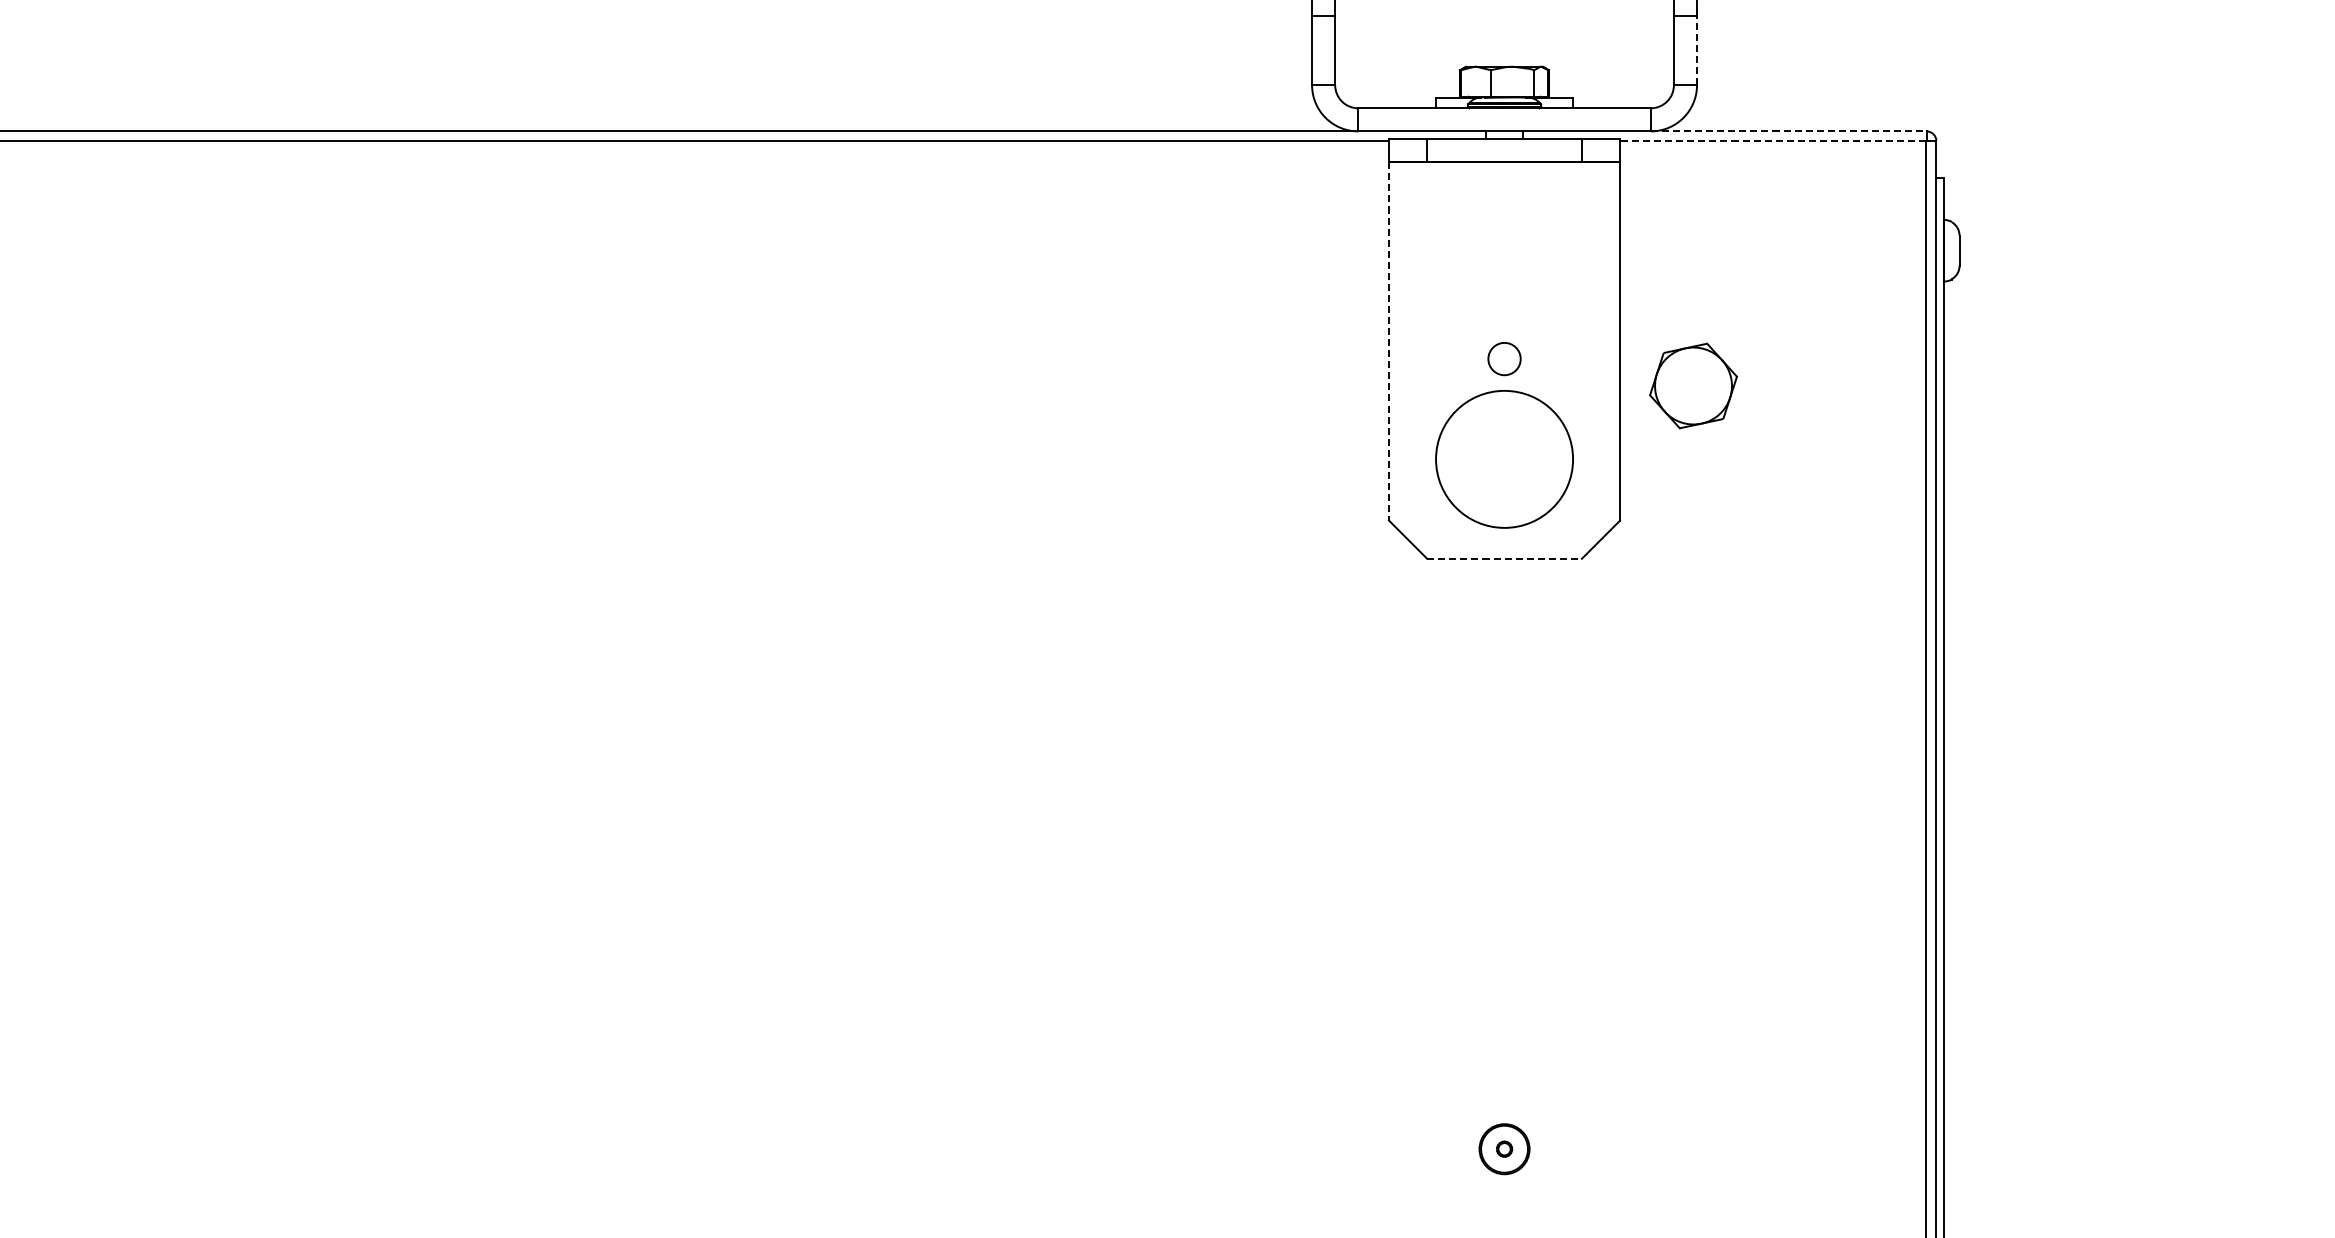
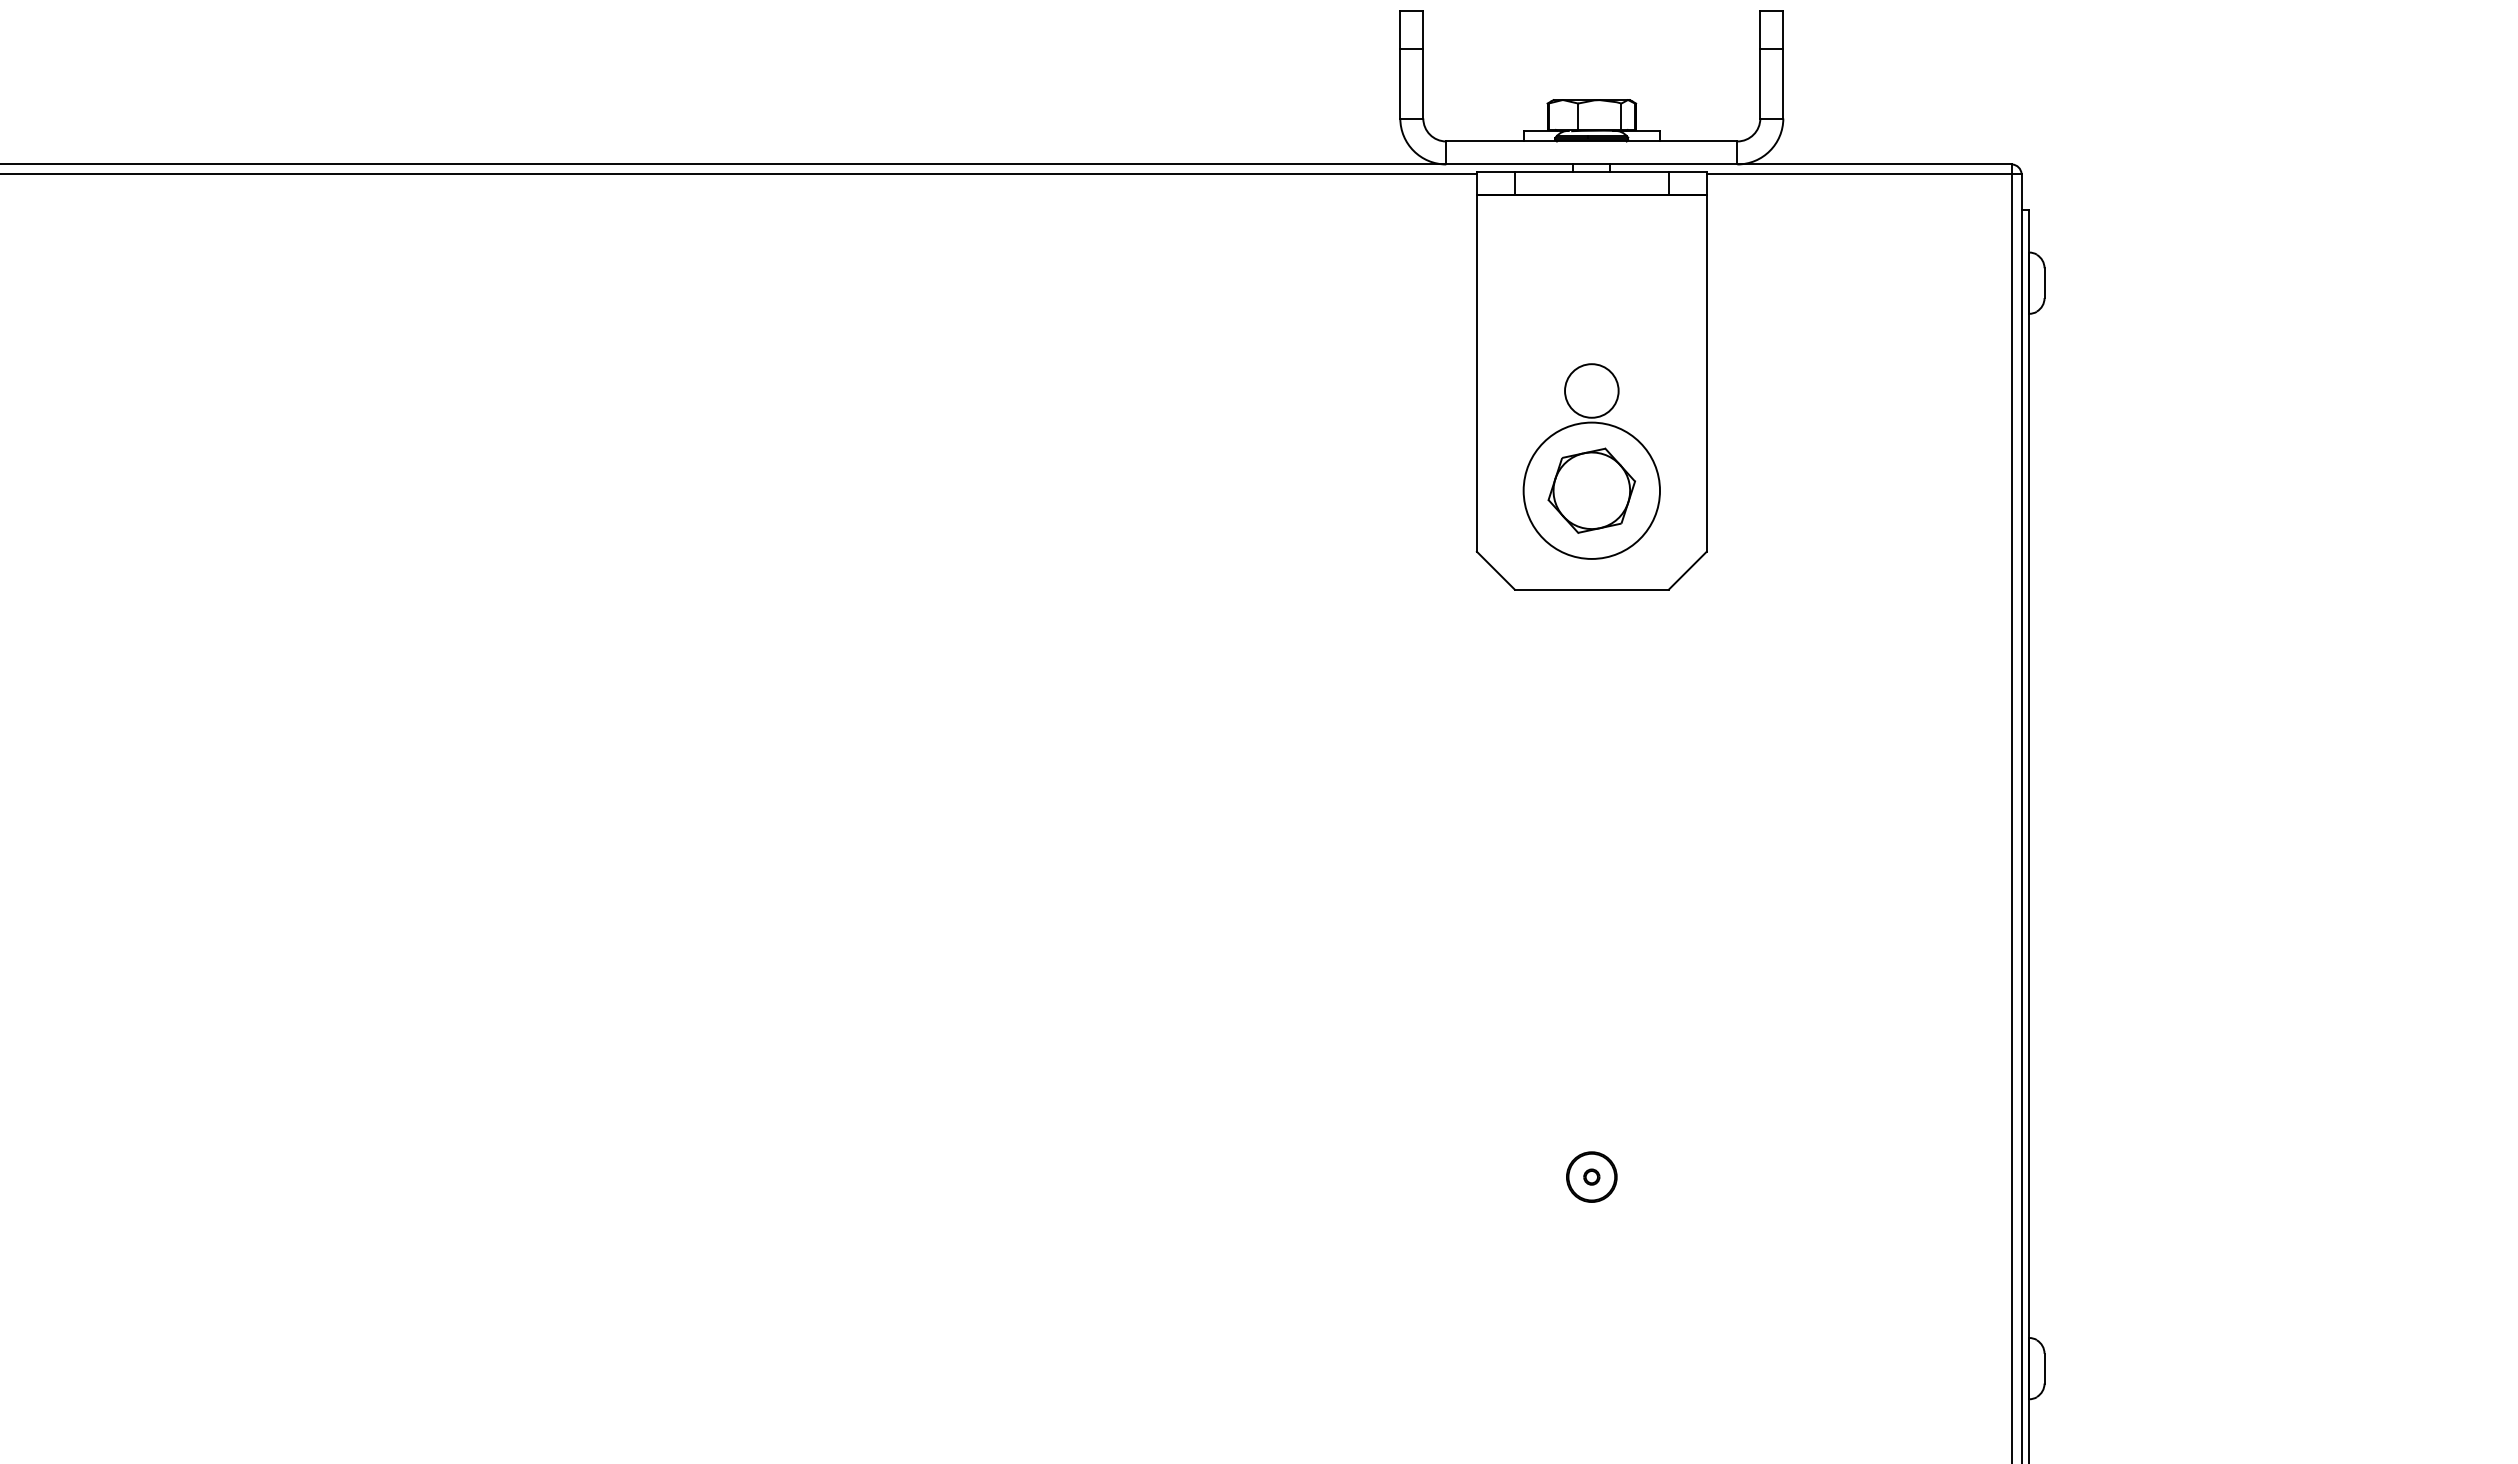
line: (1697, 50) -> (1783, 83), dashed -> solid
line: (1789, 131) -> (1875, 164), dashed -> solid
line: (1772, 140) -> (1858, 173), dashed -> solid
line: (1388, 341) -> (1476, 373), dashed -> solid
circle: (1504, 358) -> (1591, 390), size x1.67
part: (1693, 385) -> (1591, 490), moved
line: (1504, 558) -> (1591, 589), dashed -> solid

